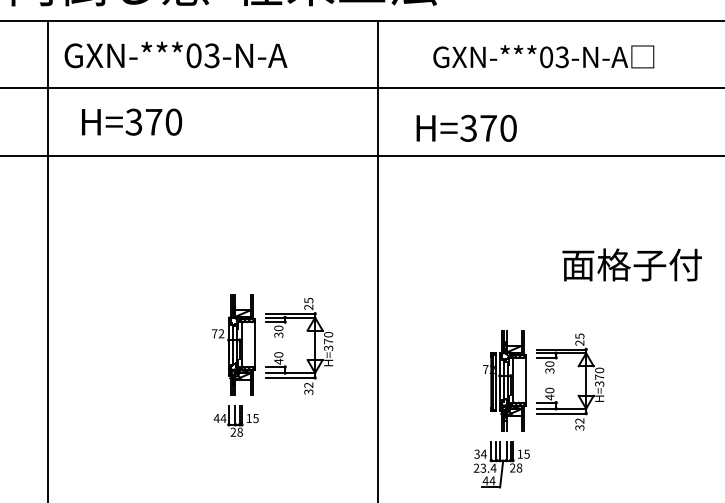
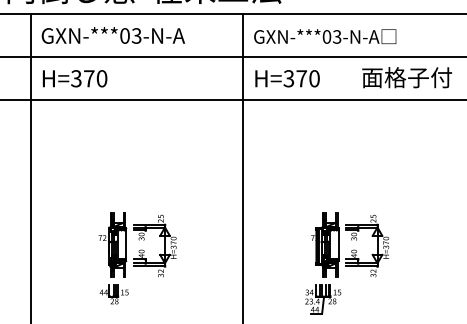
text: (544, 56) -> (325, 36), moved
text: (131, 121) -> (74, 78), moved
text: (466, 128) -> (287, 78), moved
text: (631, 264) -> (406, 77), moved
part: (272, 365) -> (137, 258), moved

